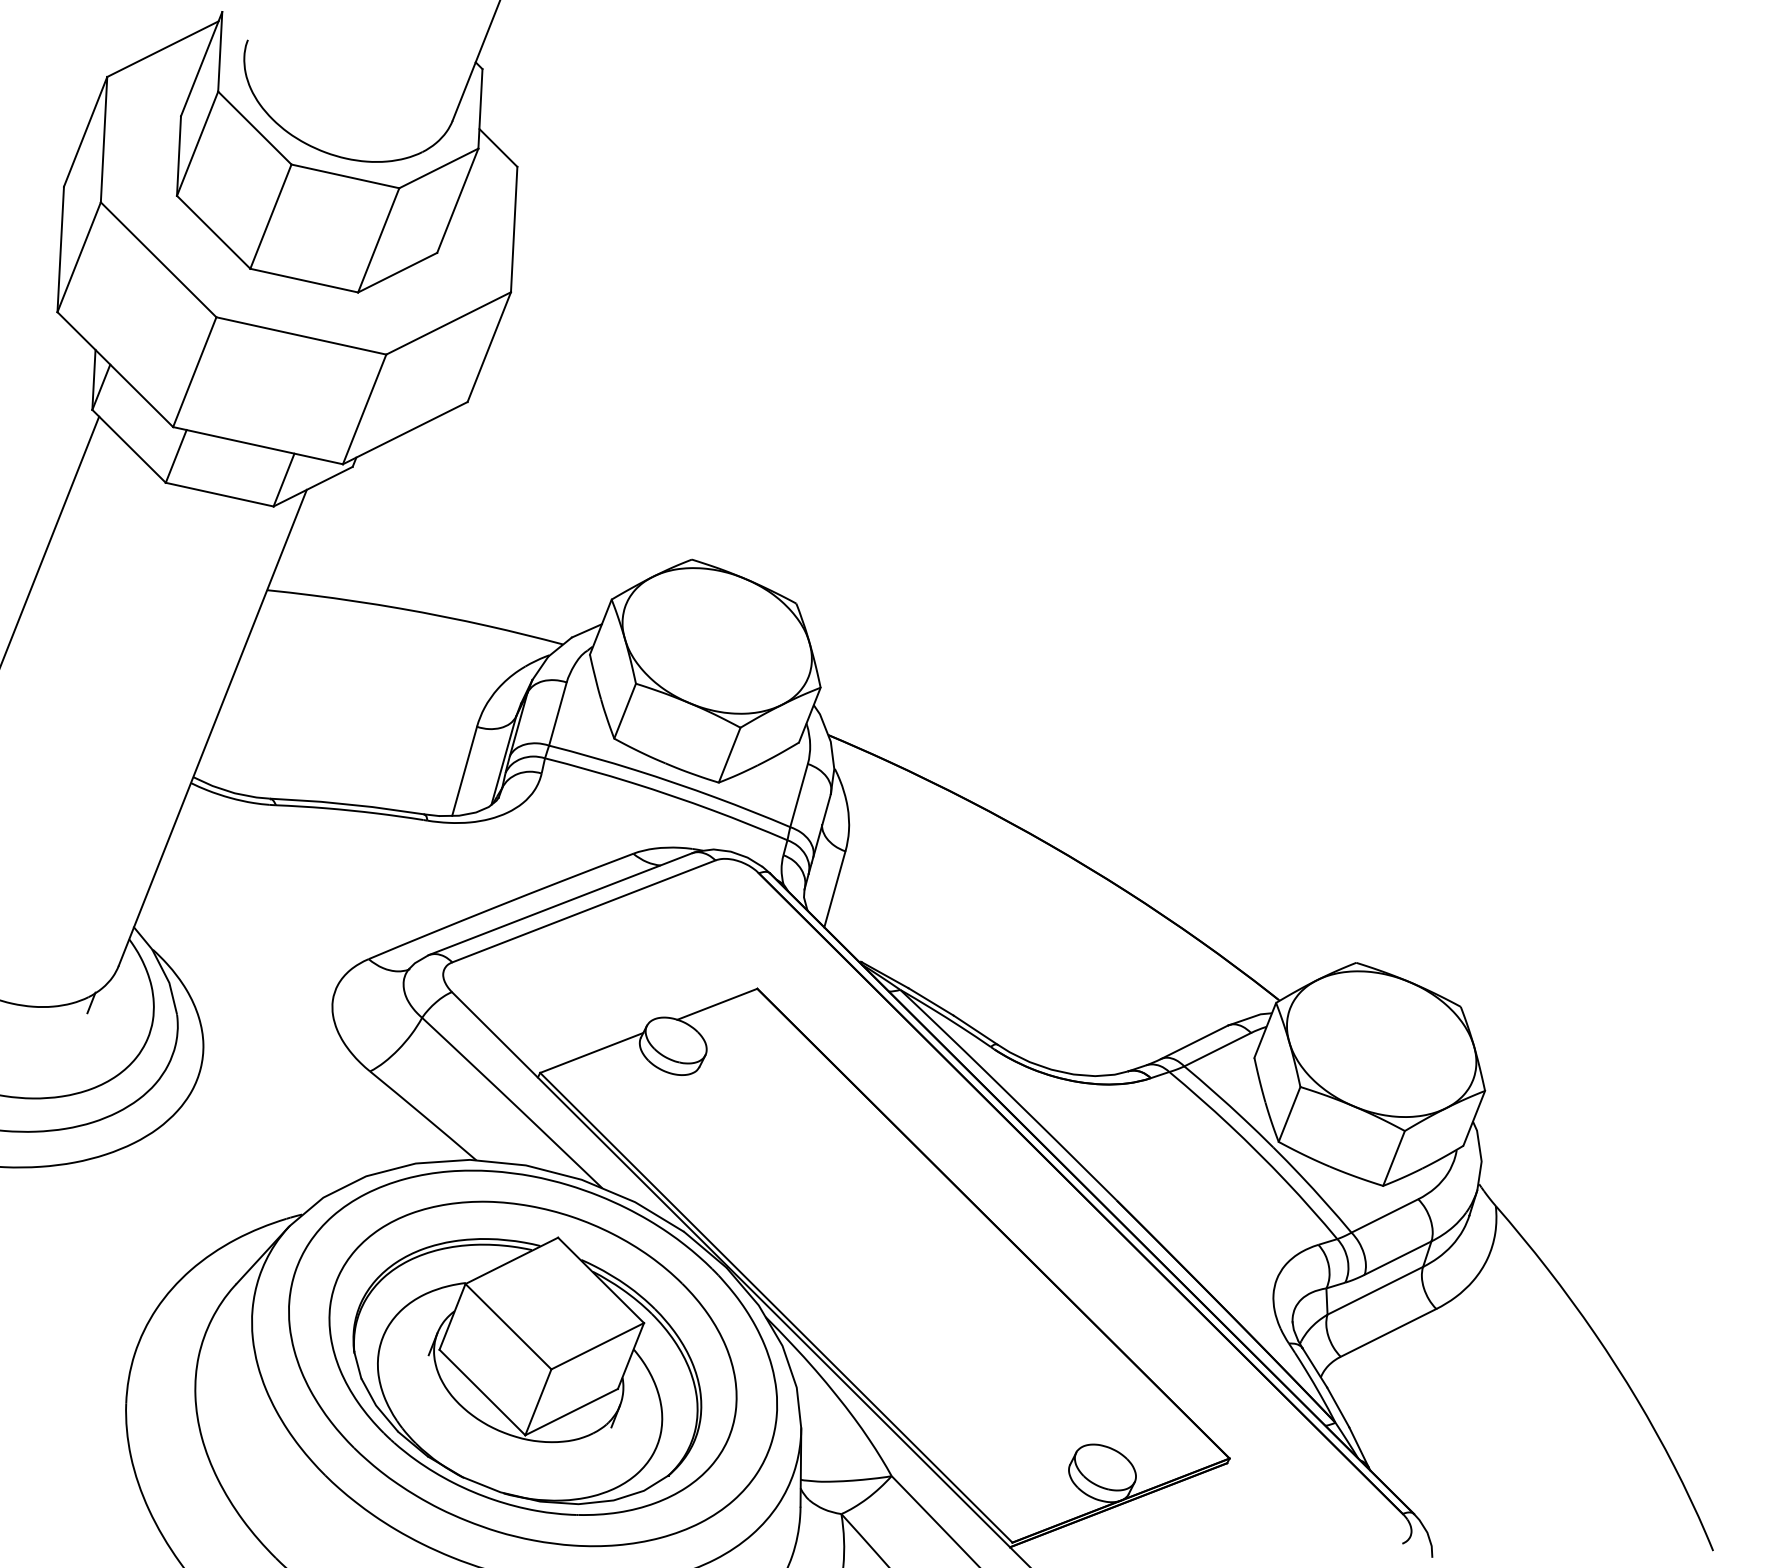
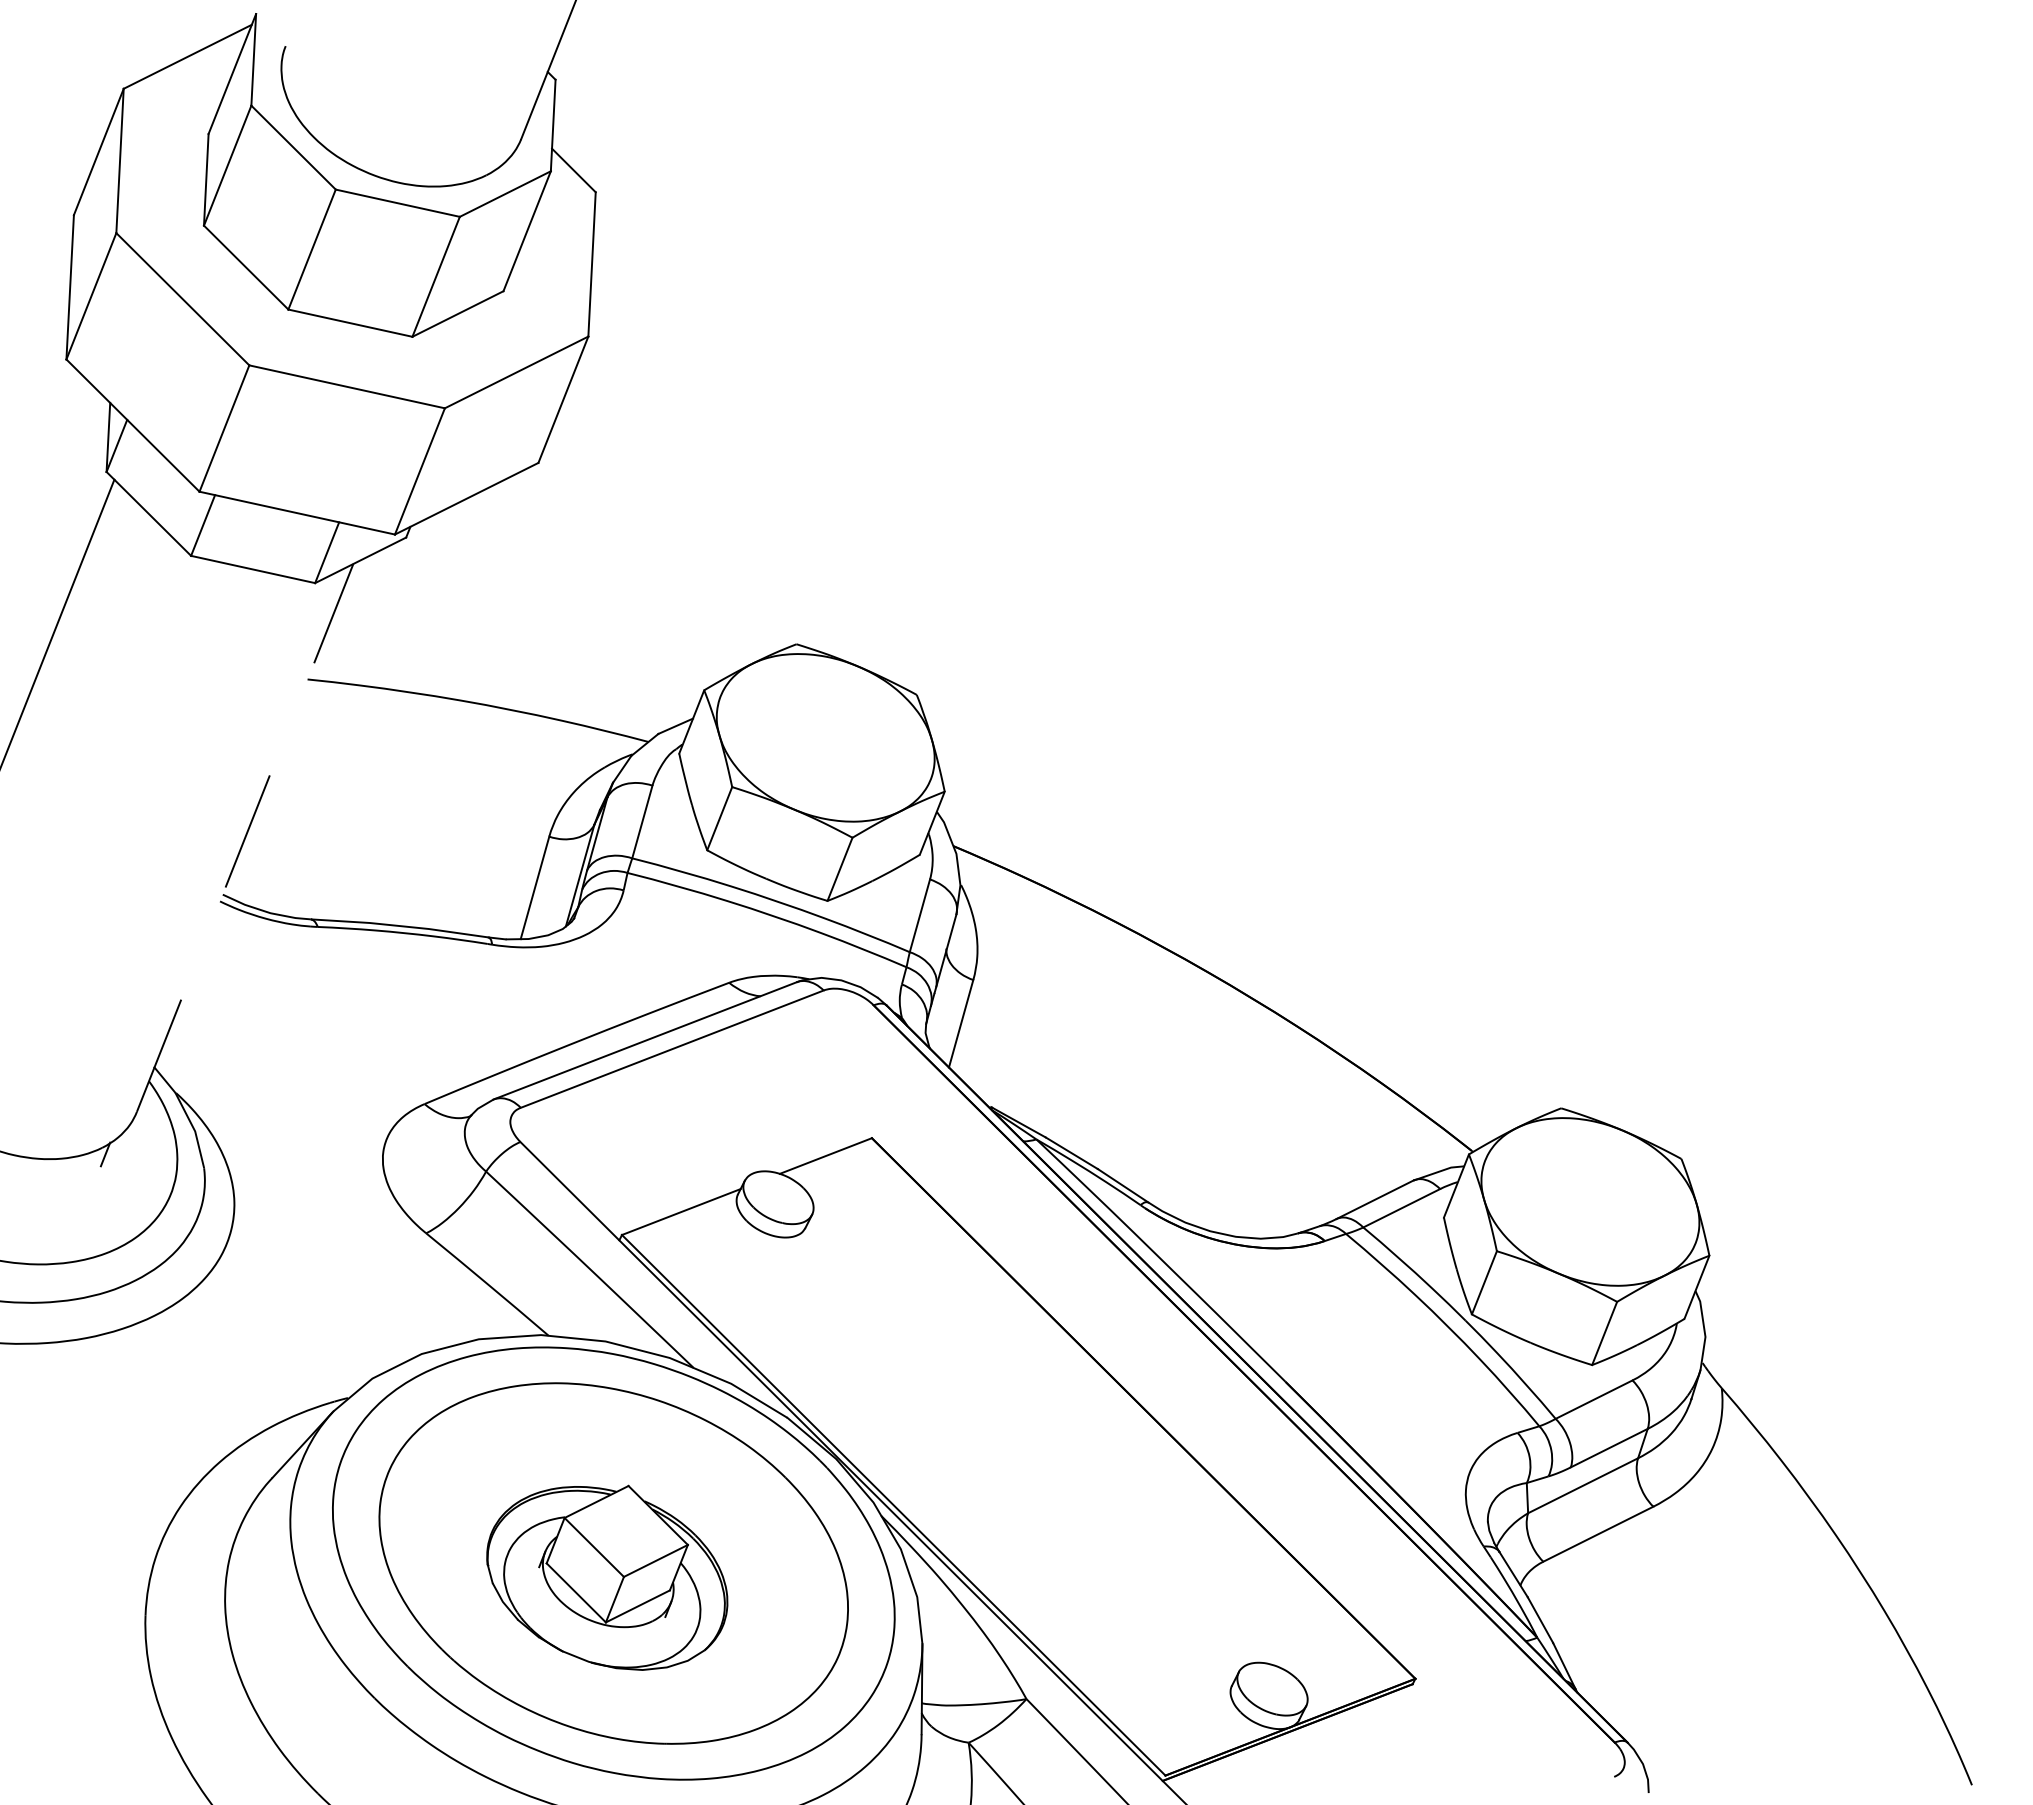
line: (213, 727) -> (245, 837), solid -> dashed
part: (527, 1370) -> (607, 1577), size x0.6

